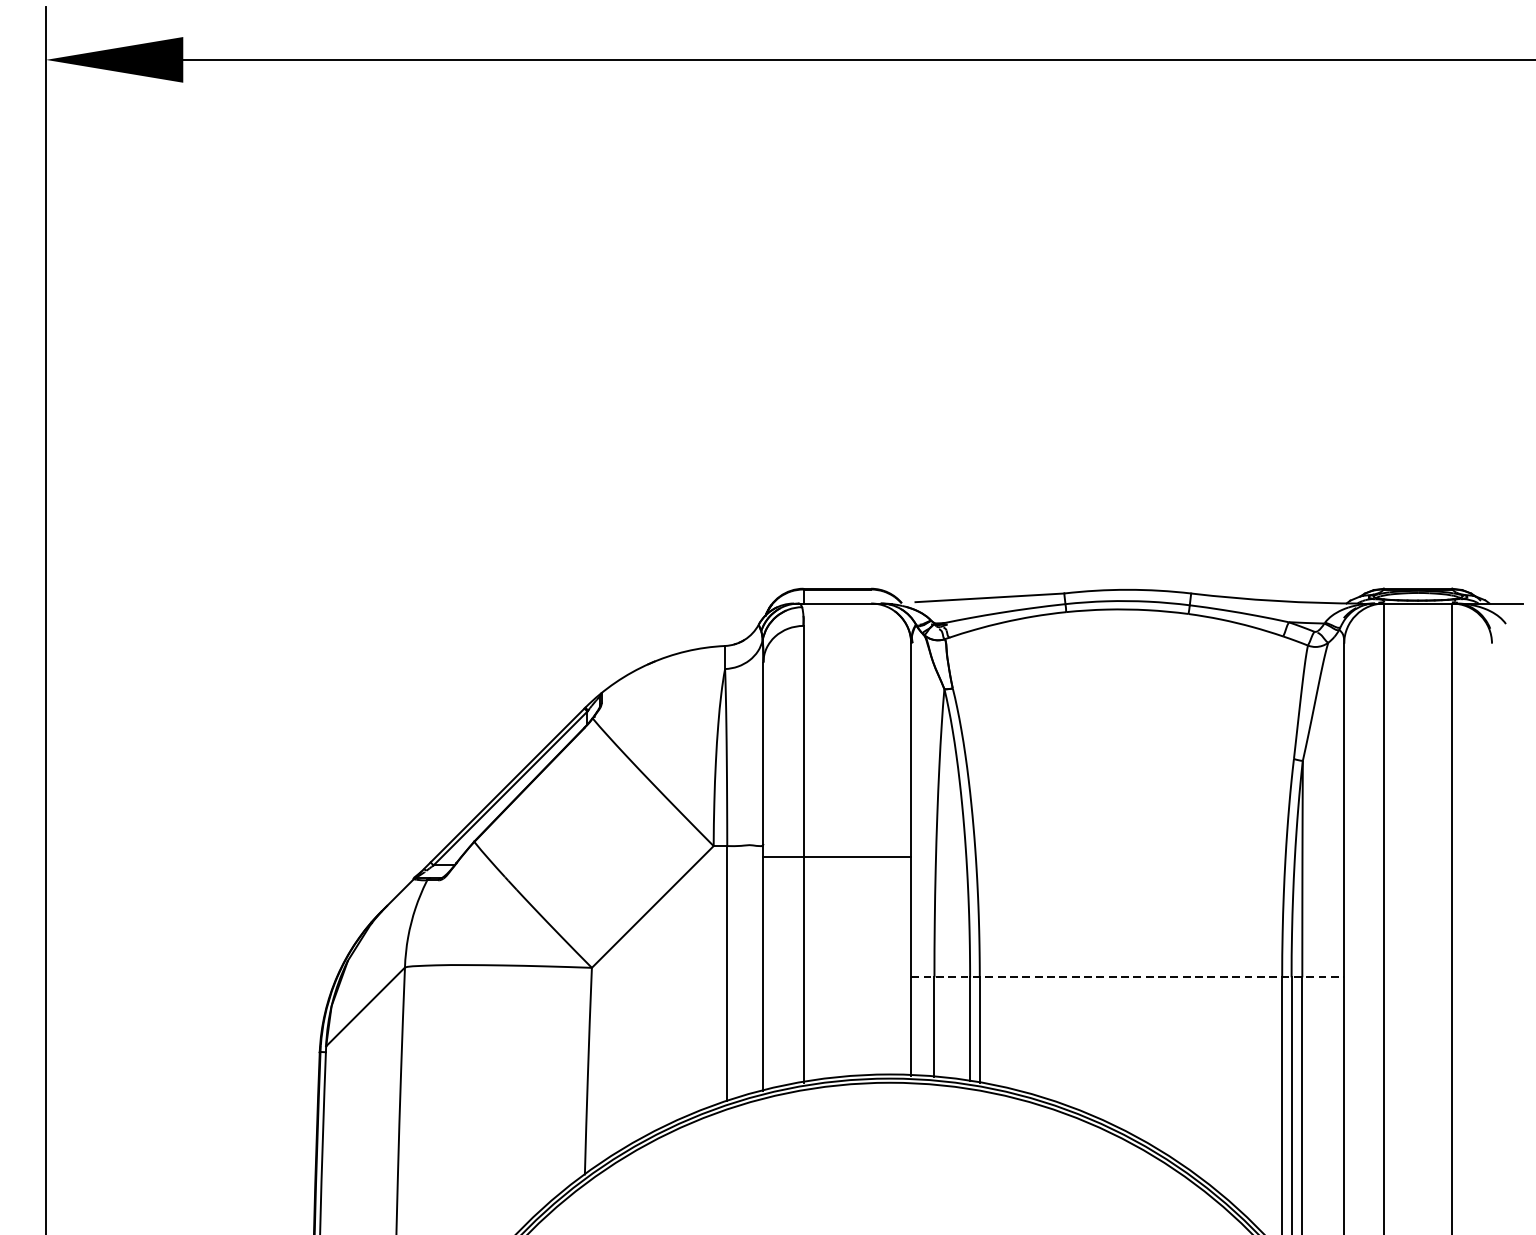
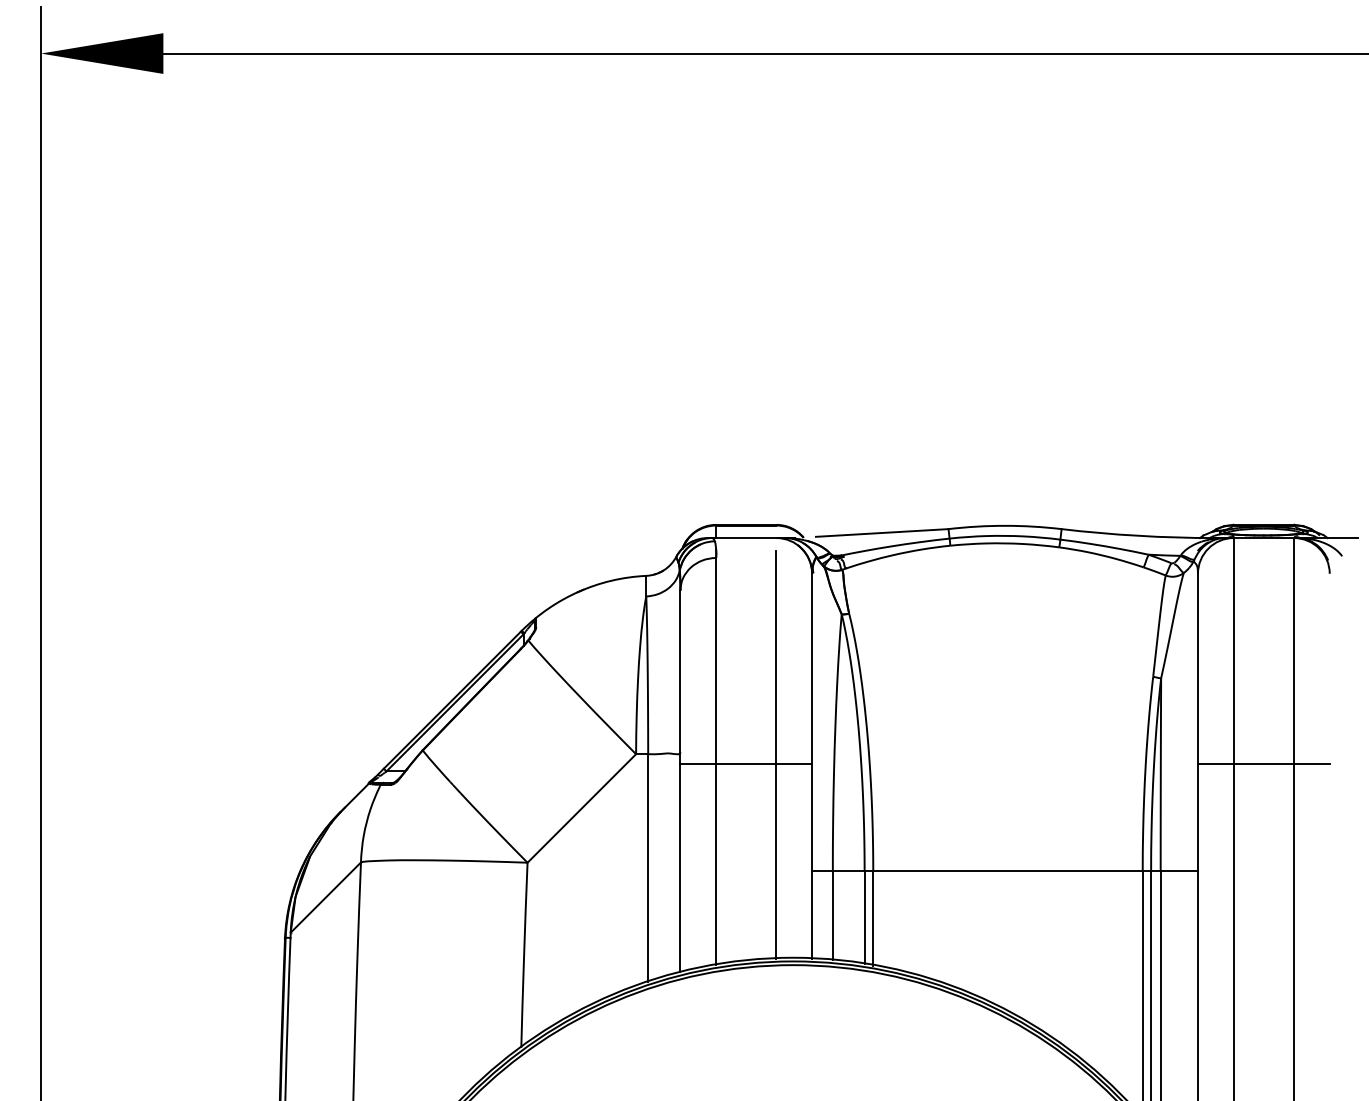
line: (871, 846) -> (776, 754), added
line: (1417, 856) -> (1263, 763), added
line: (1128, 977) -> (1005, 871), dashed -> solid

